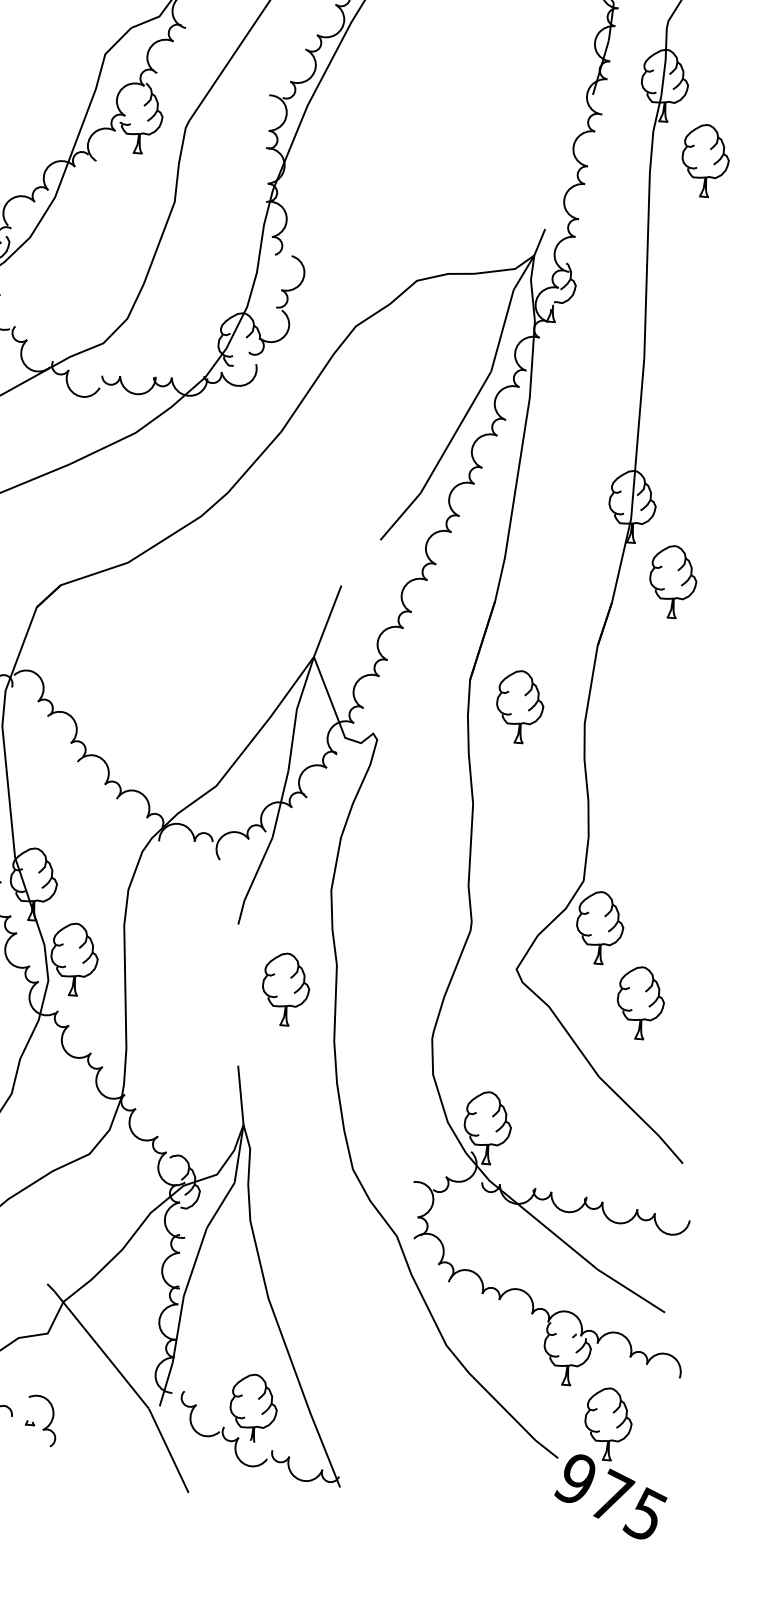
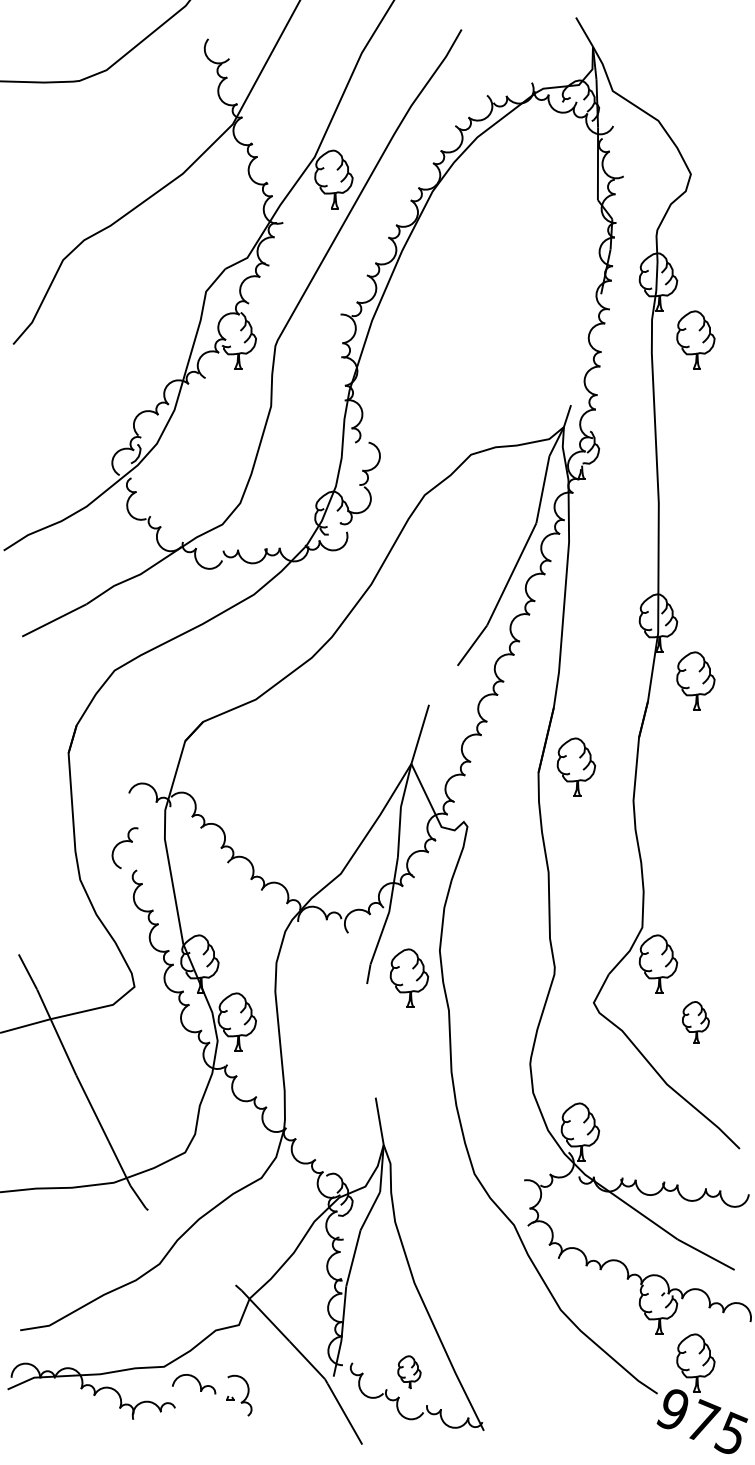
part: (519, 705) -> (575, 766), moved
part: (286, 988) -> (409, 977), moved
part: (640, 1002) -> (695, 1021), size x0.7
part: (253, 1408) -> (409, 1372), size x0.6

